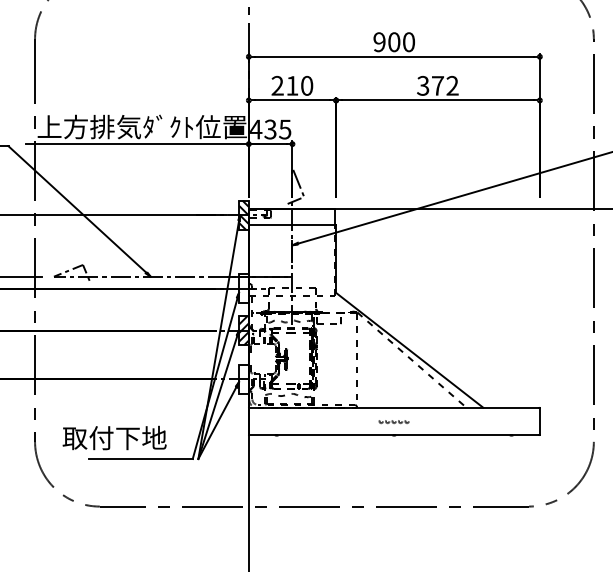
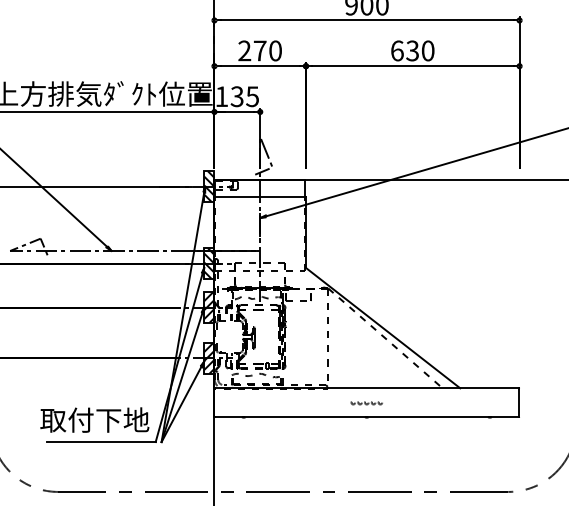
text: (292, 85) -> (260, 50), 210 -> 270
text: (437, 85) -> (412, 50), 372 -> 630
text: (256, 129) -> (222, 96), 435 -> 135
hatch: (243, 288) -> (208, 263), added
hatch: (243, 378) -> (208, 357), added
text: (114, 437) -> (94, 419), moved

